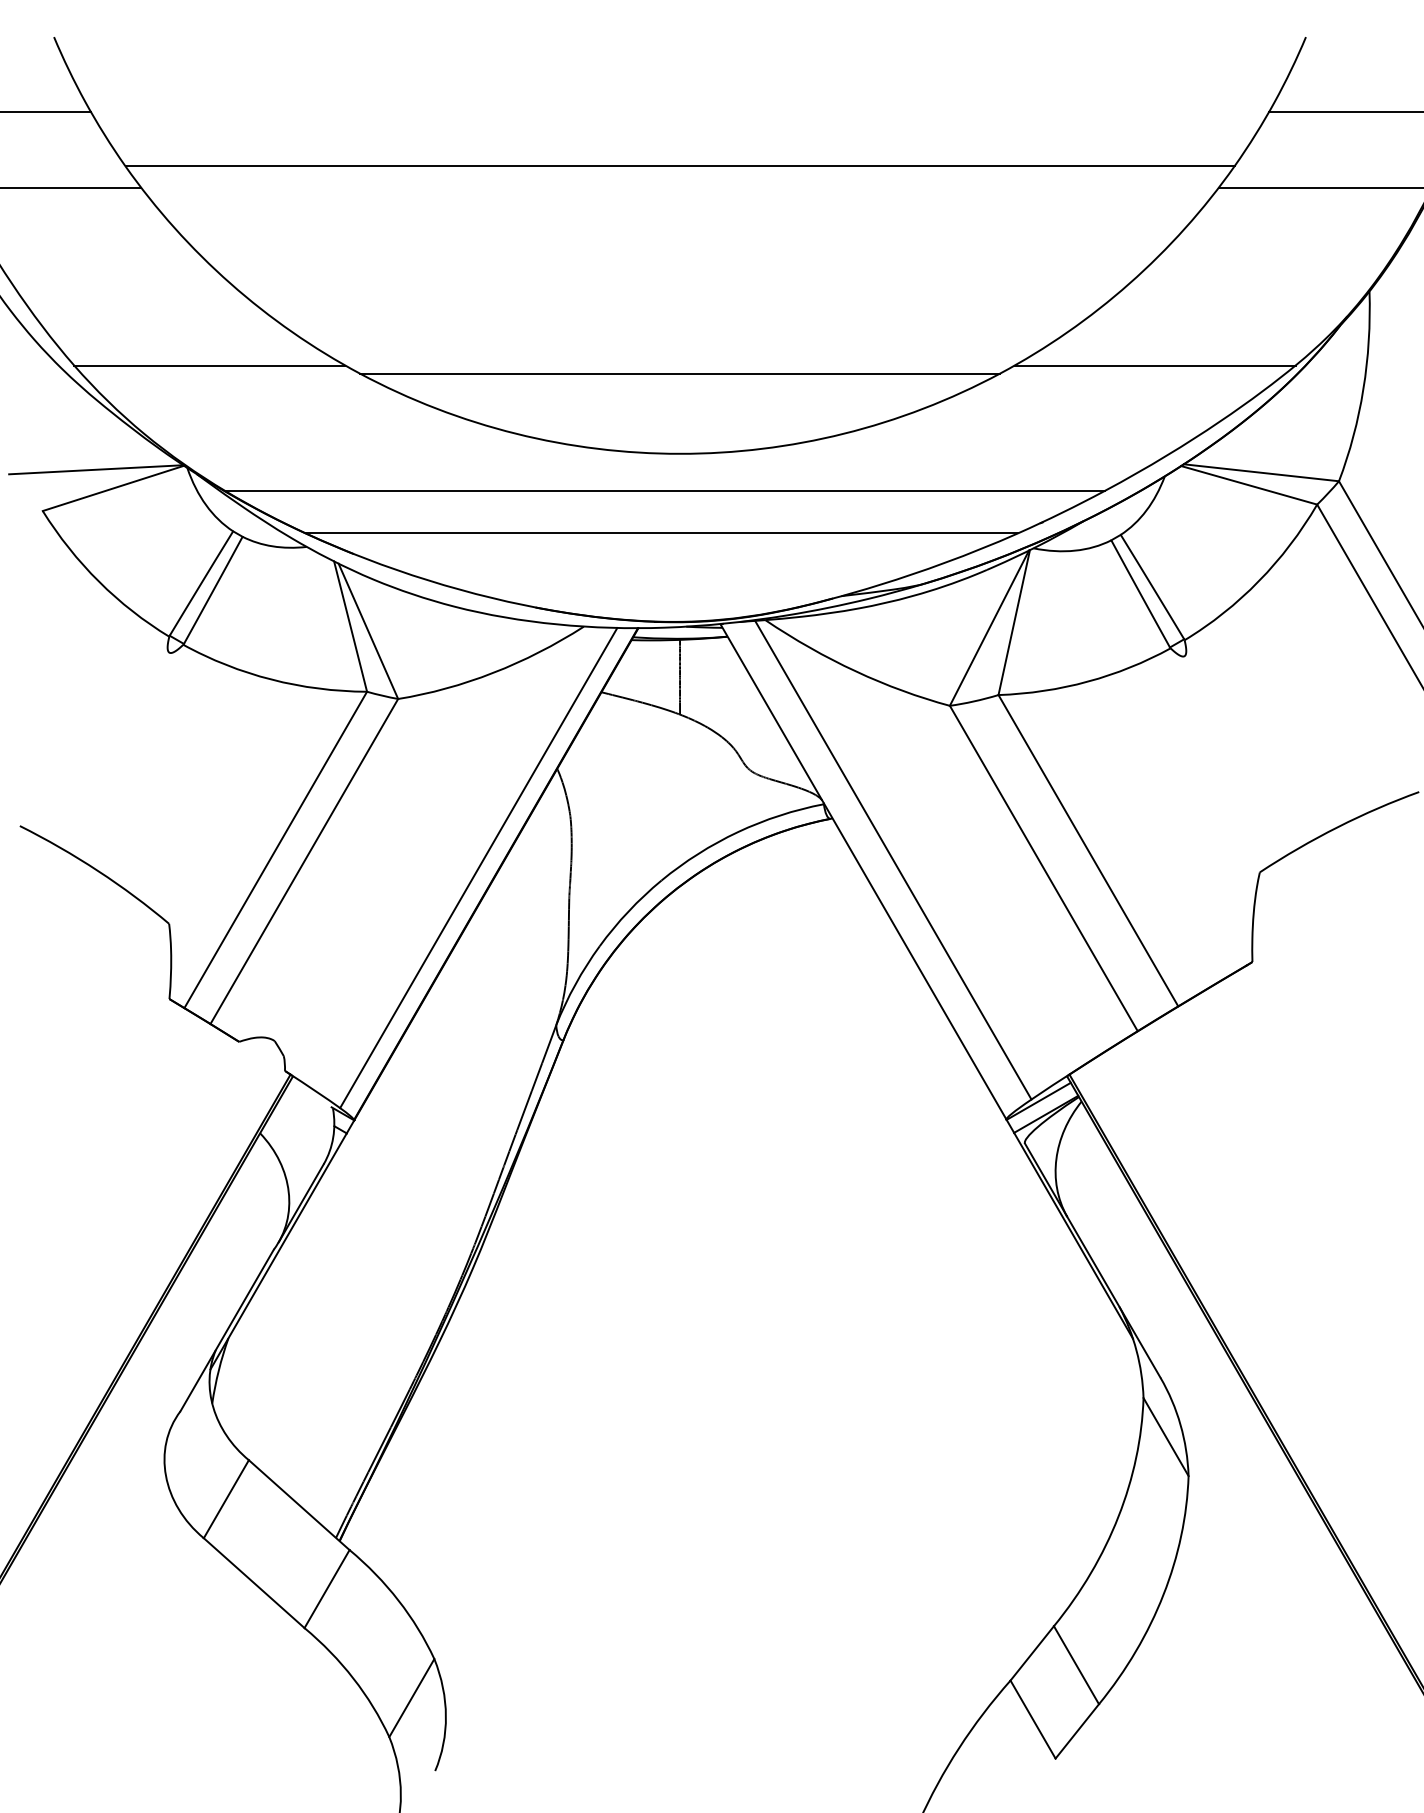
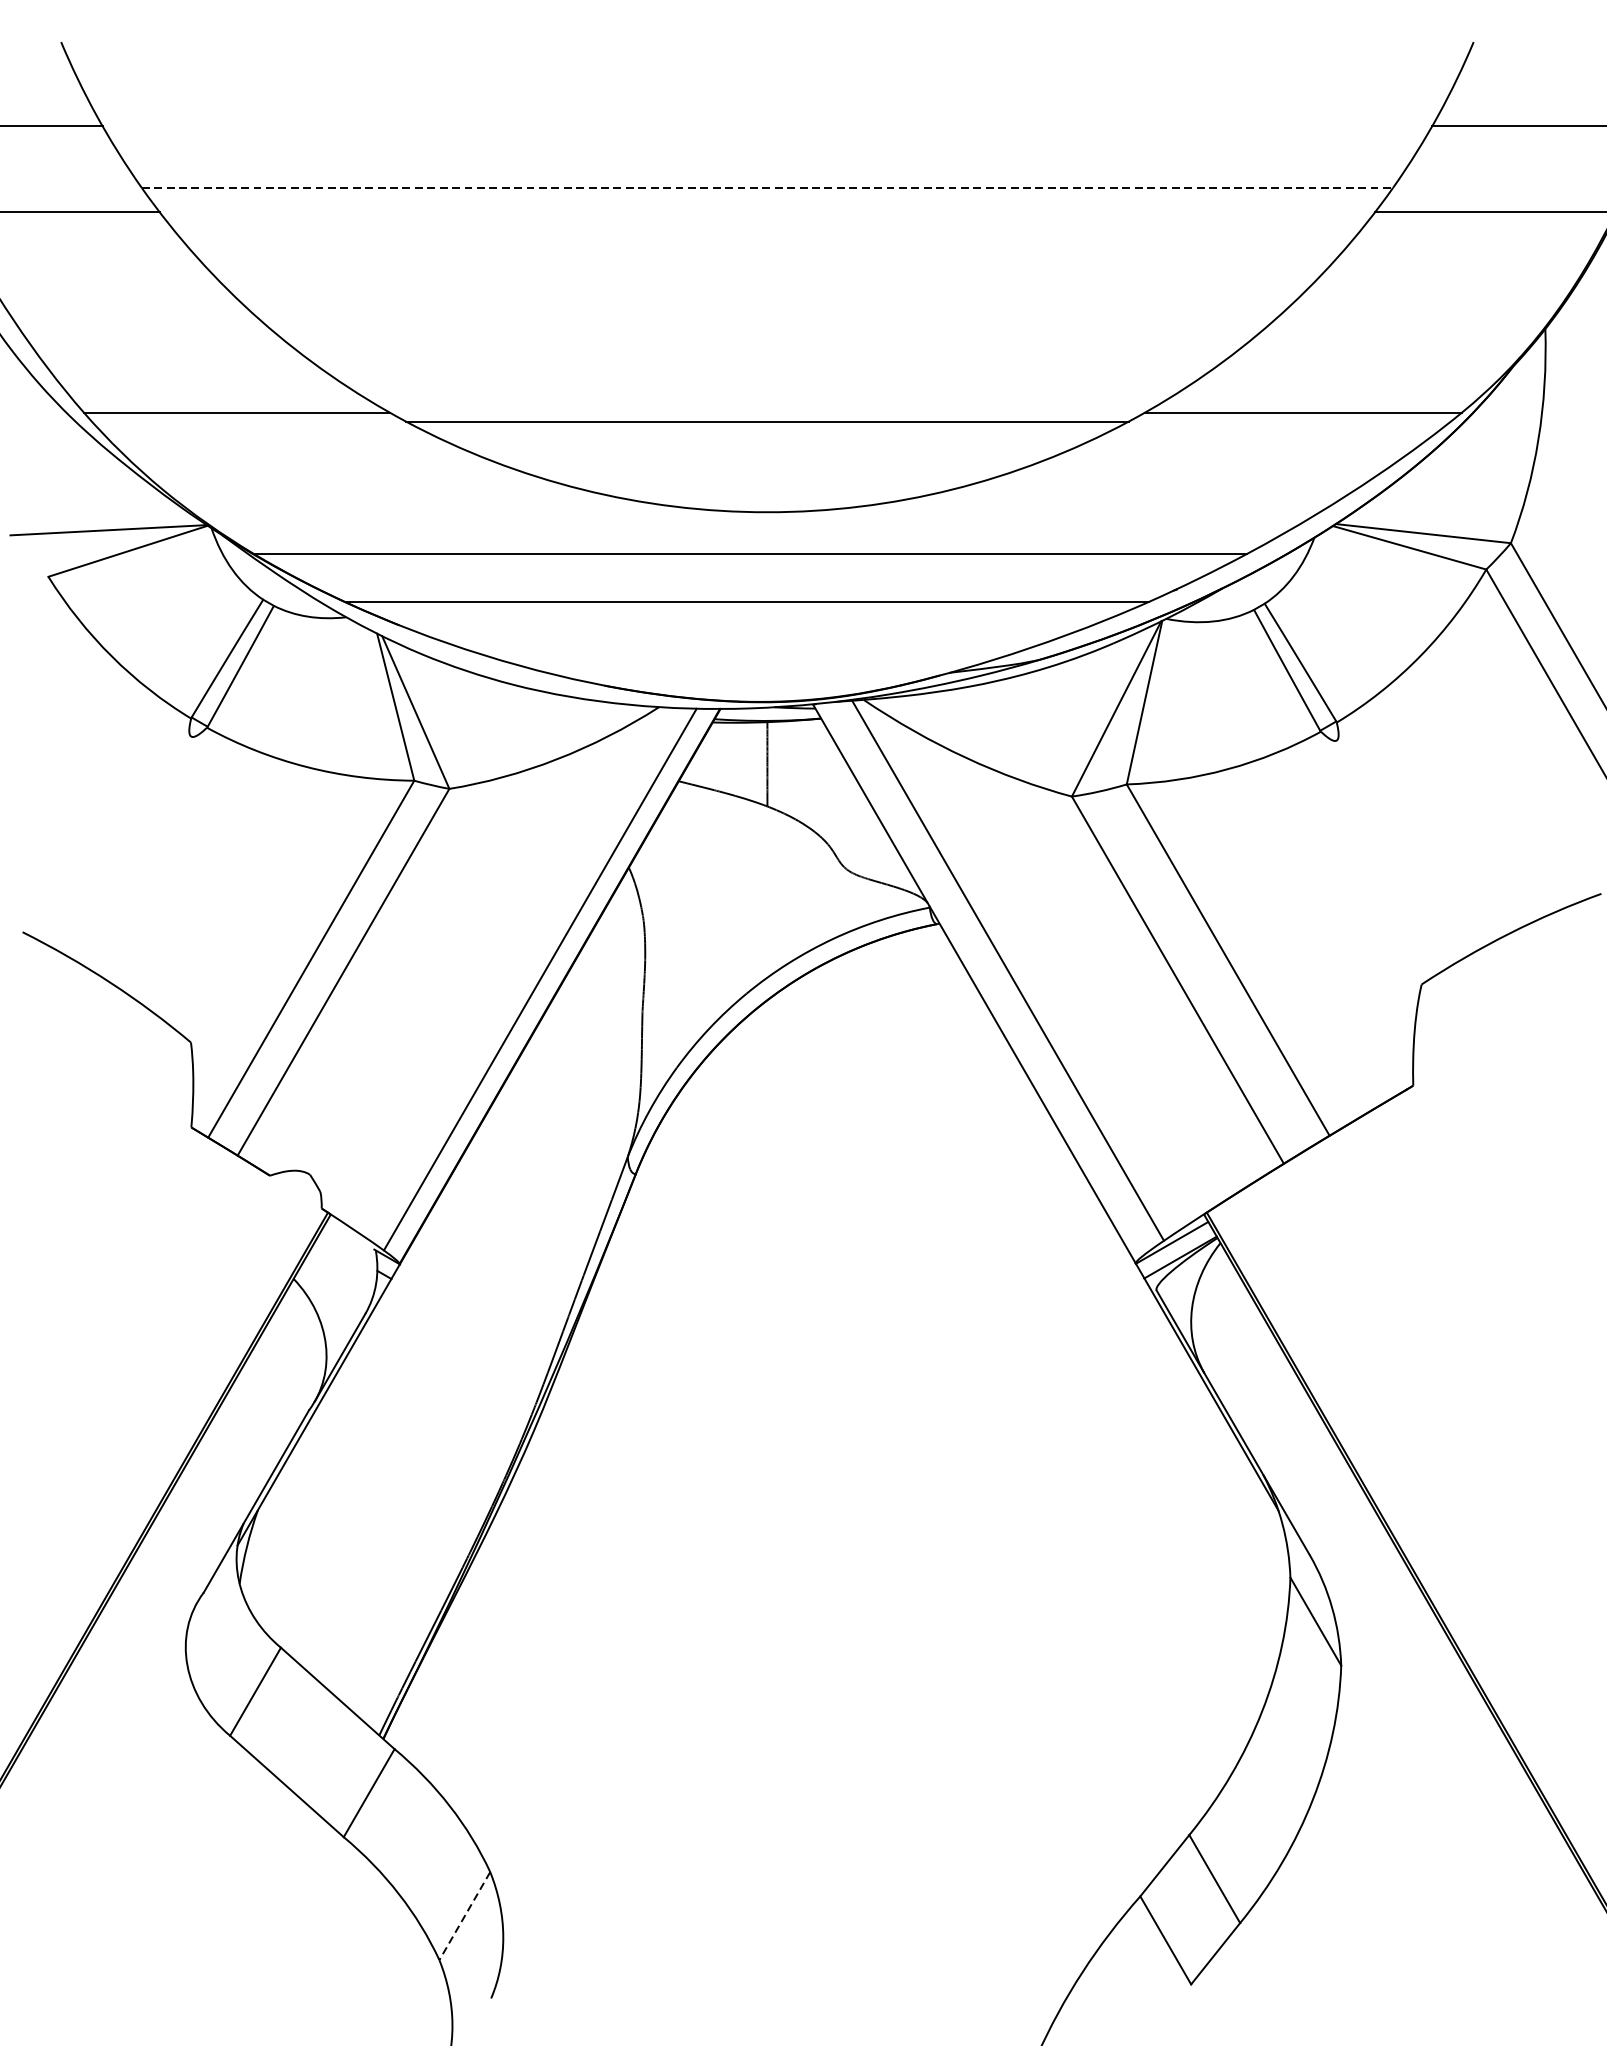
line: (680, 166) -> (767, 188), solid -> dashed
line: (411, 1698) -> (464, 1916), solid -> dashed

